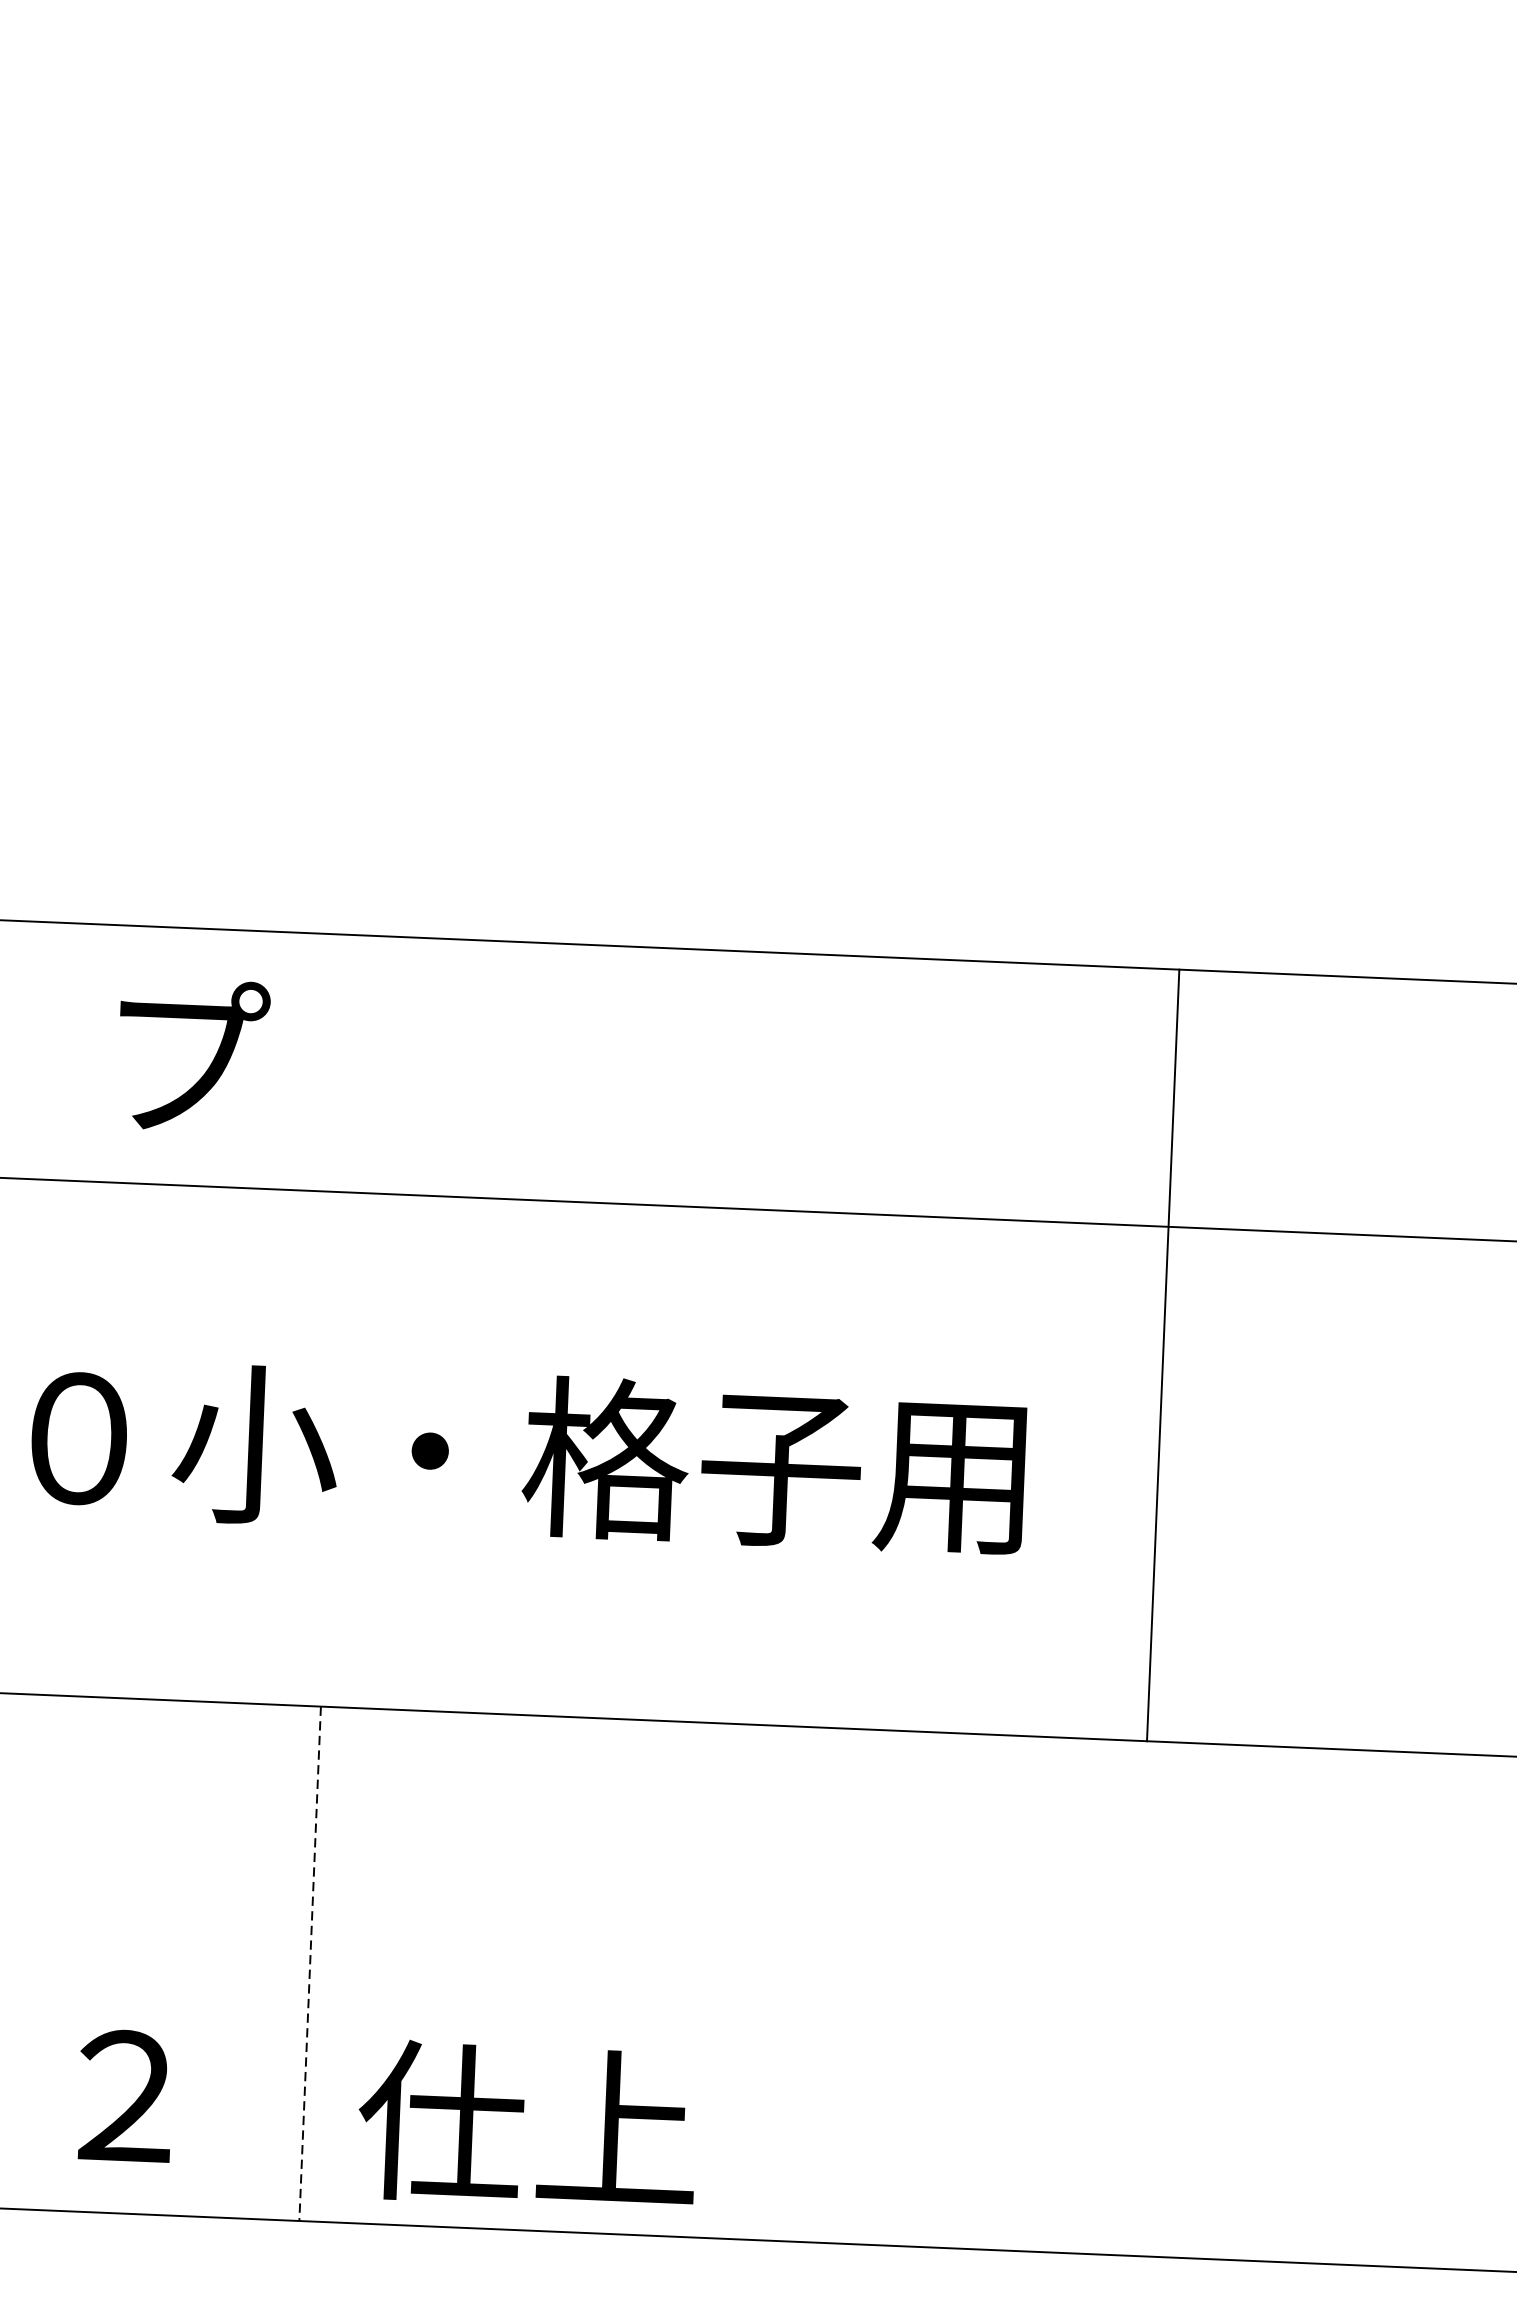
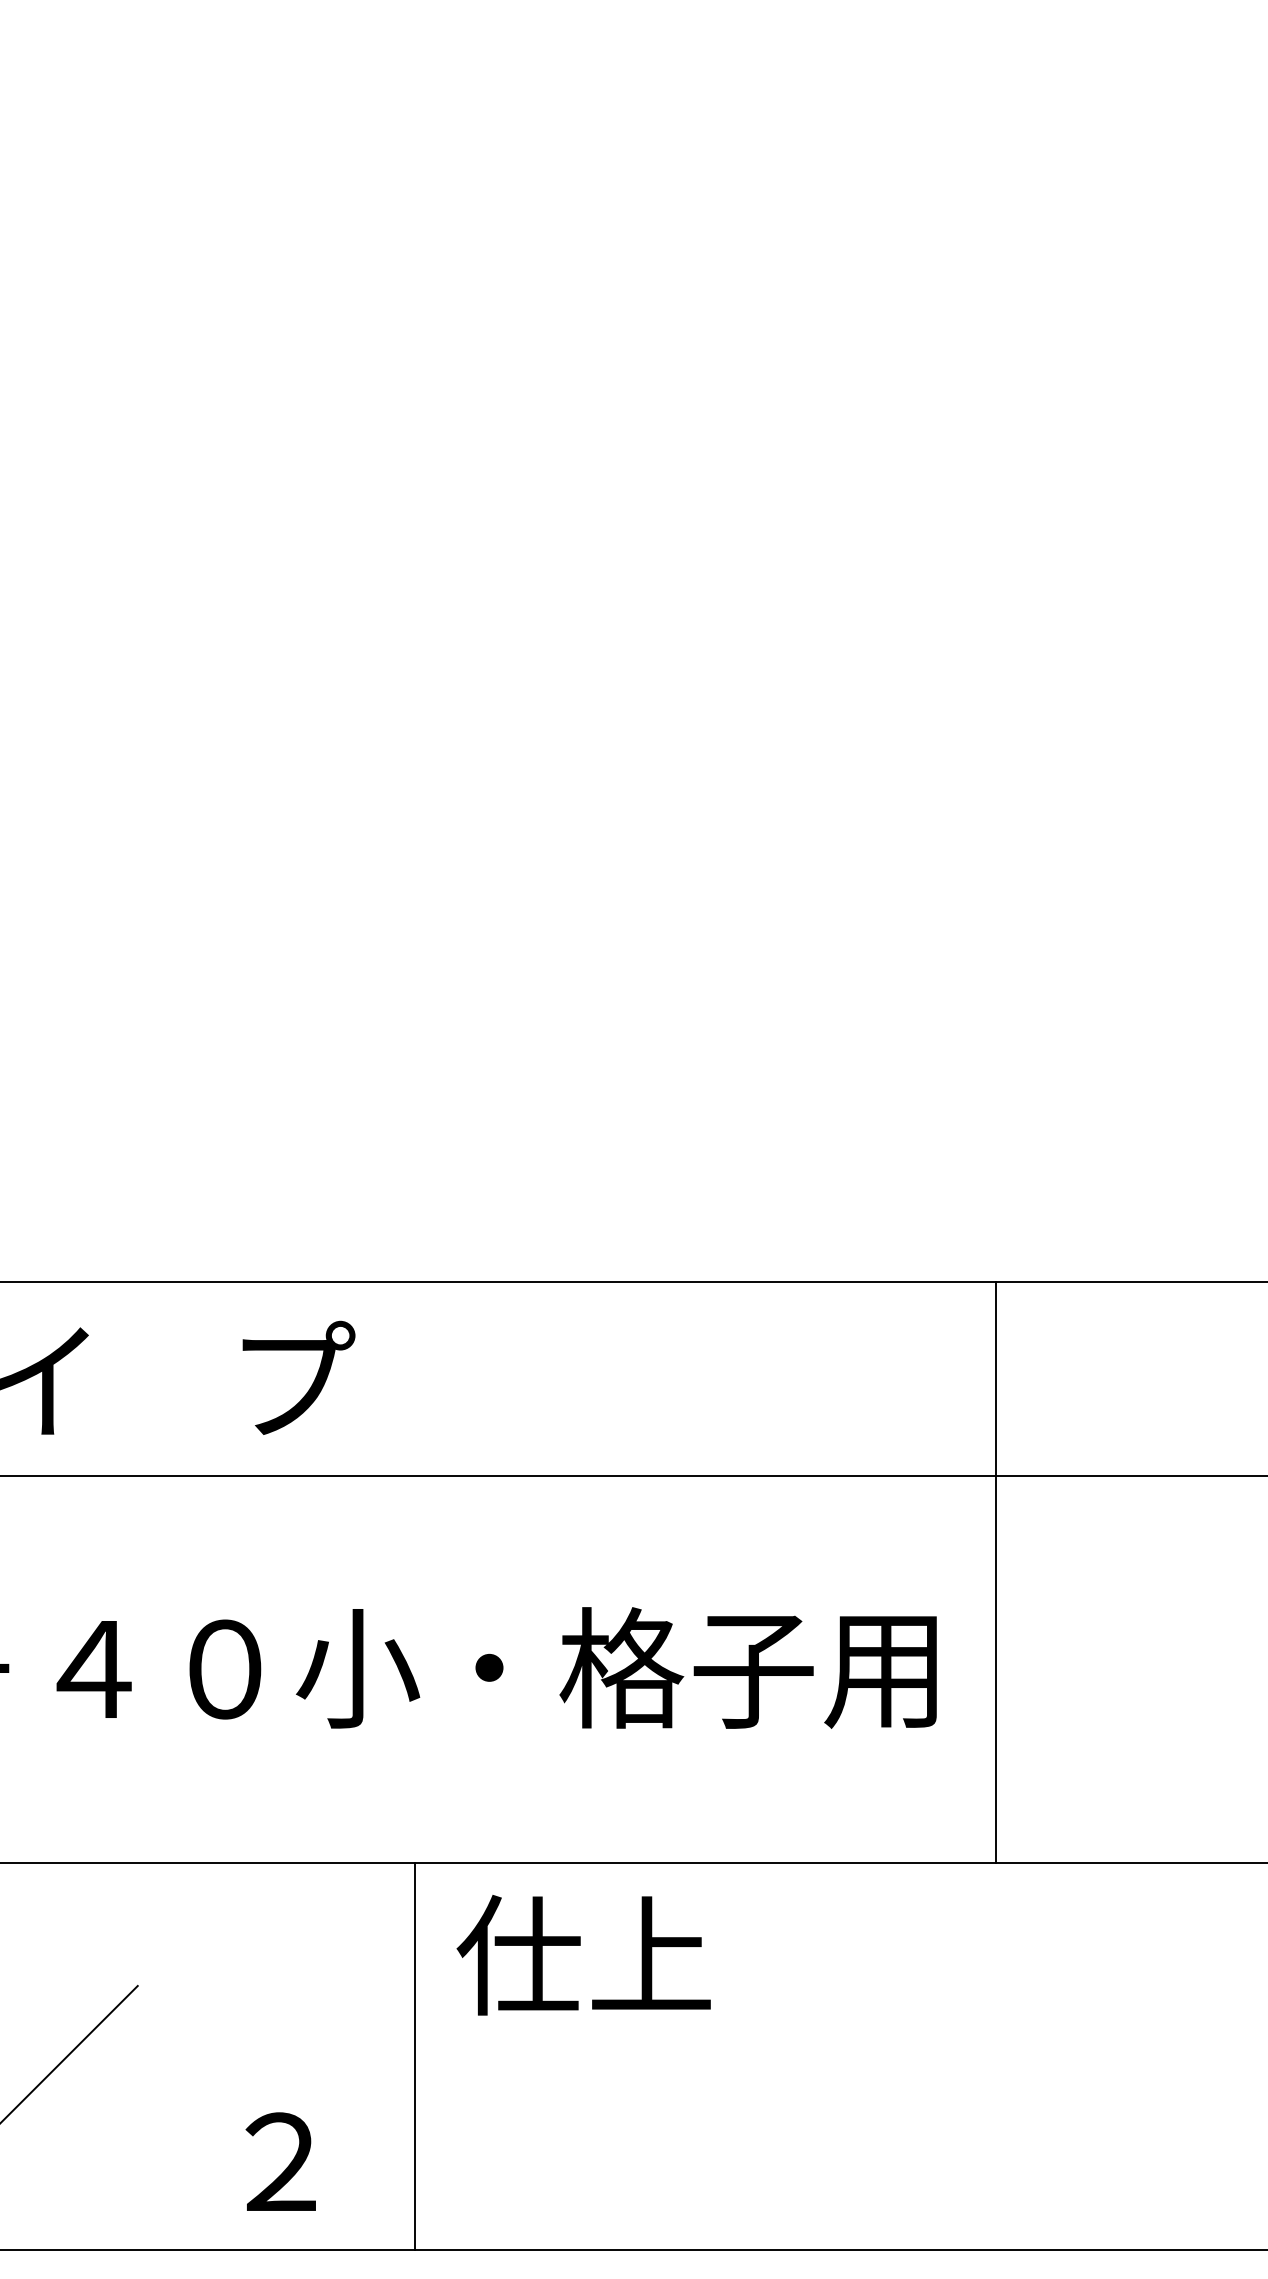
line: (1163, 1354) -> (996, 1572), moved
line: (310, 1963) -> (415, 2056), dashed -> solid
text: (527, 2125) -> (583, 1955), moved

